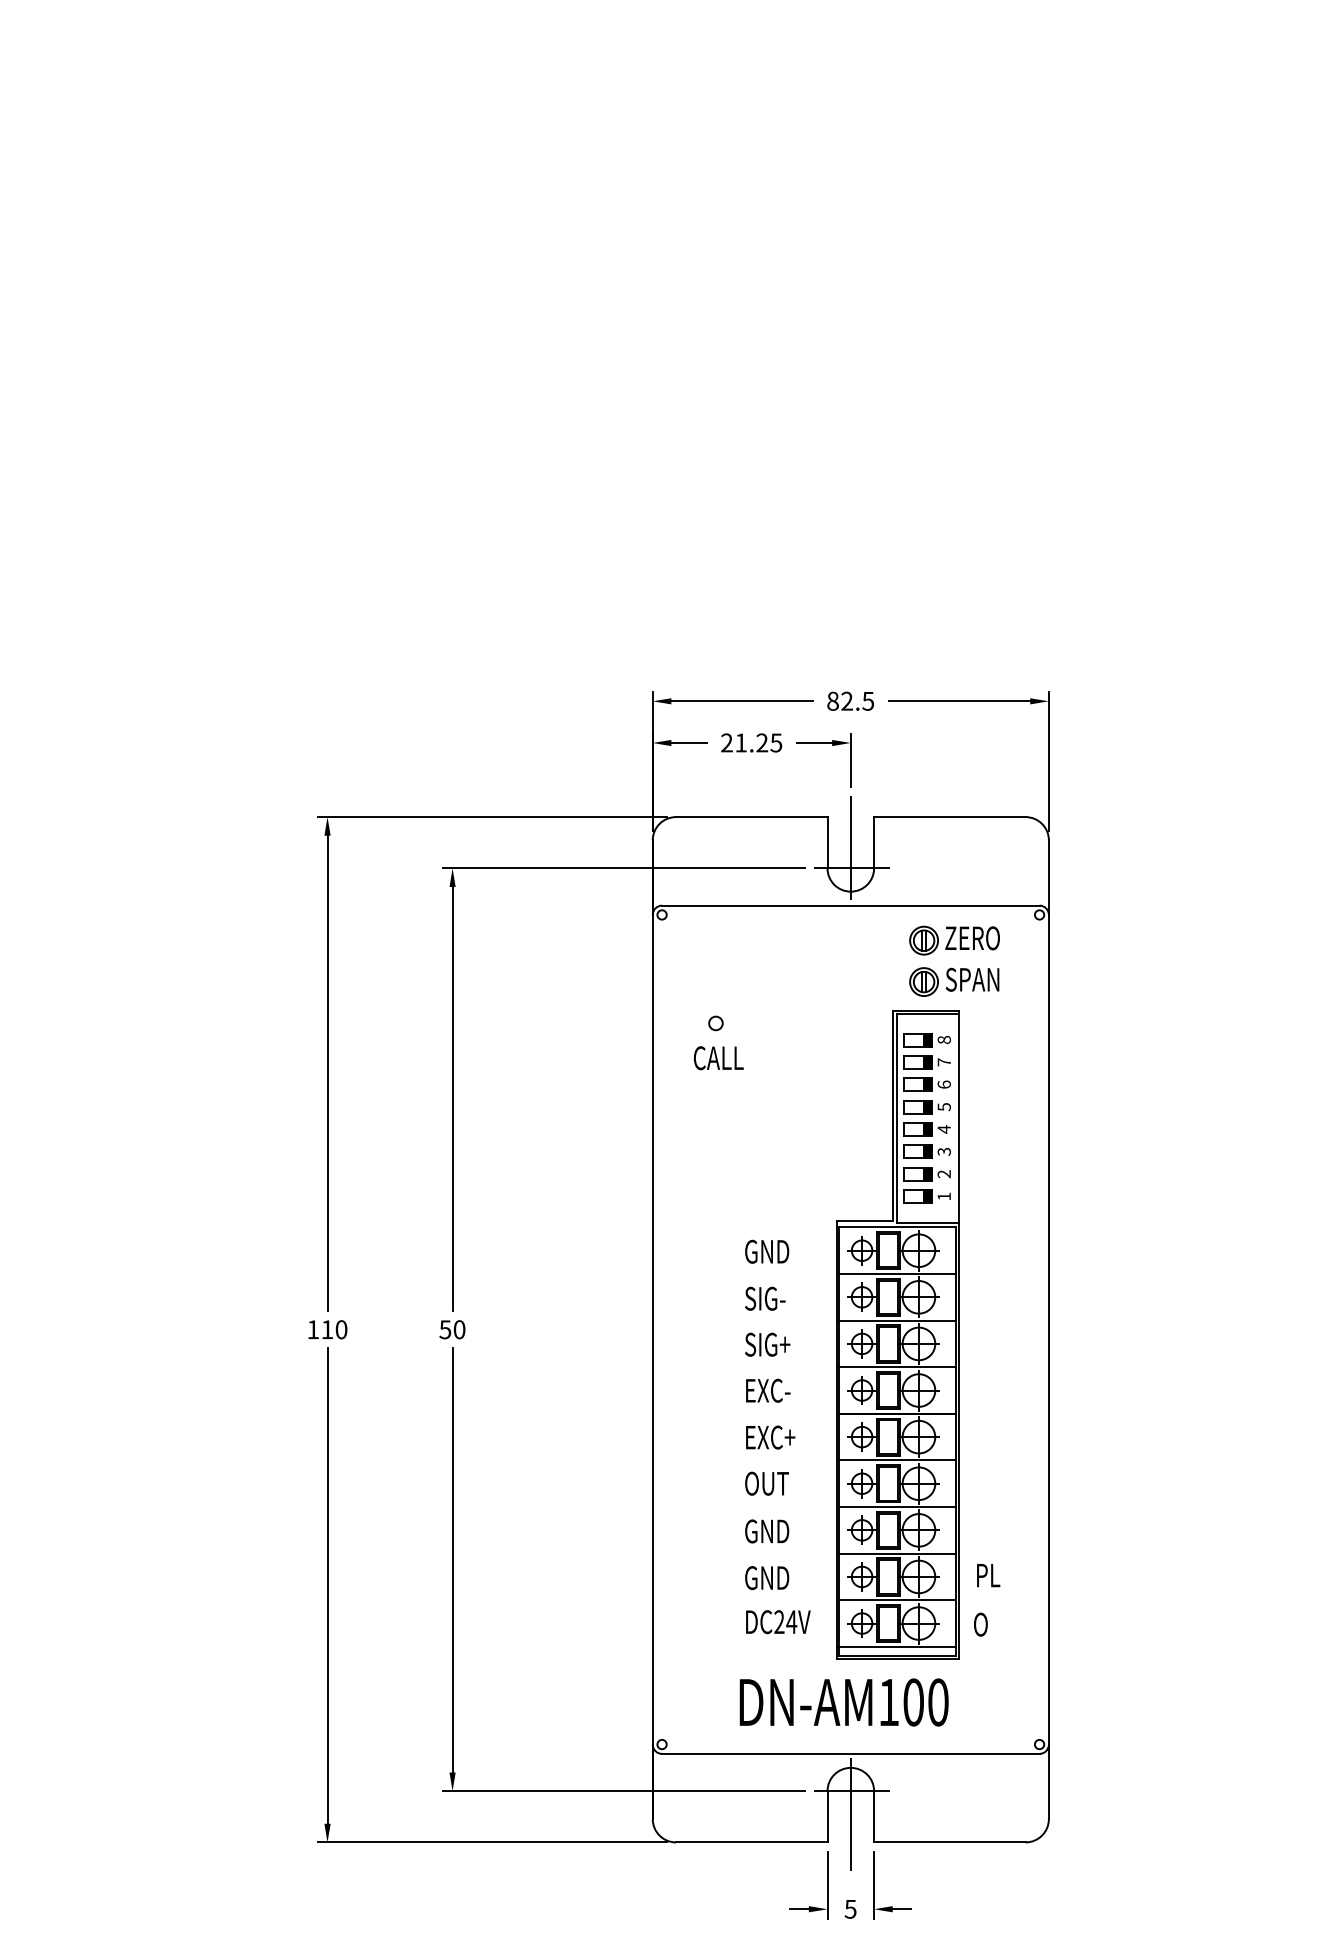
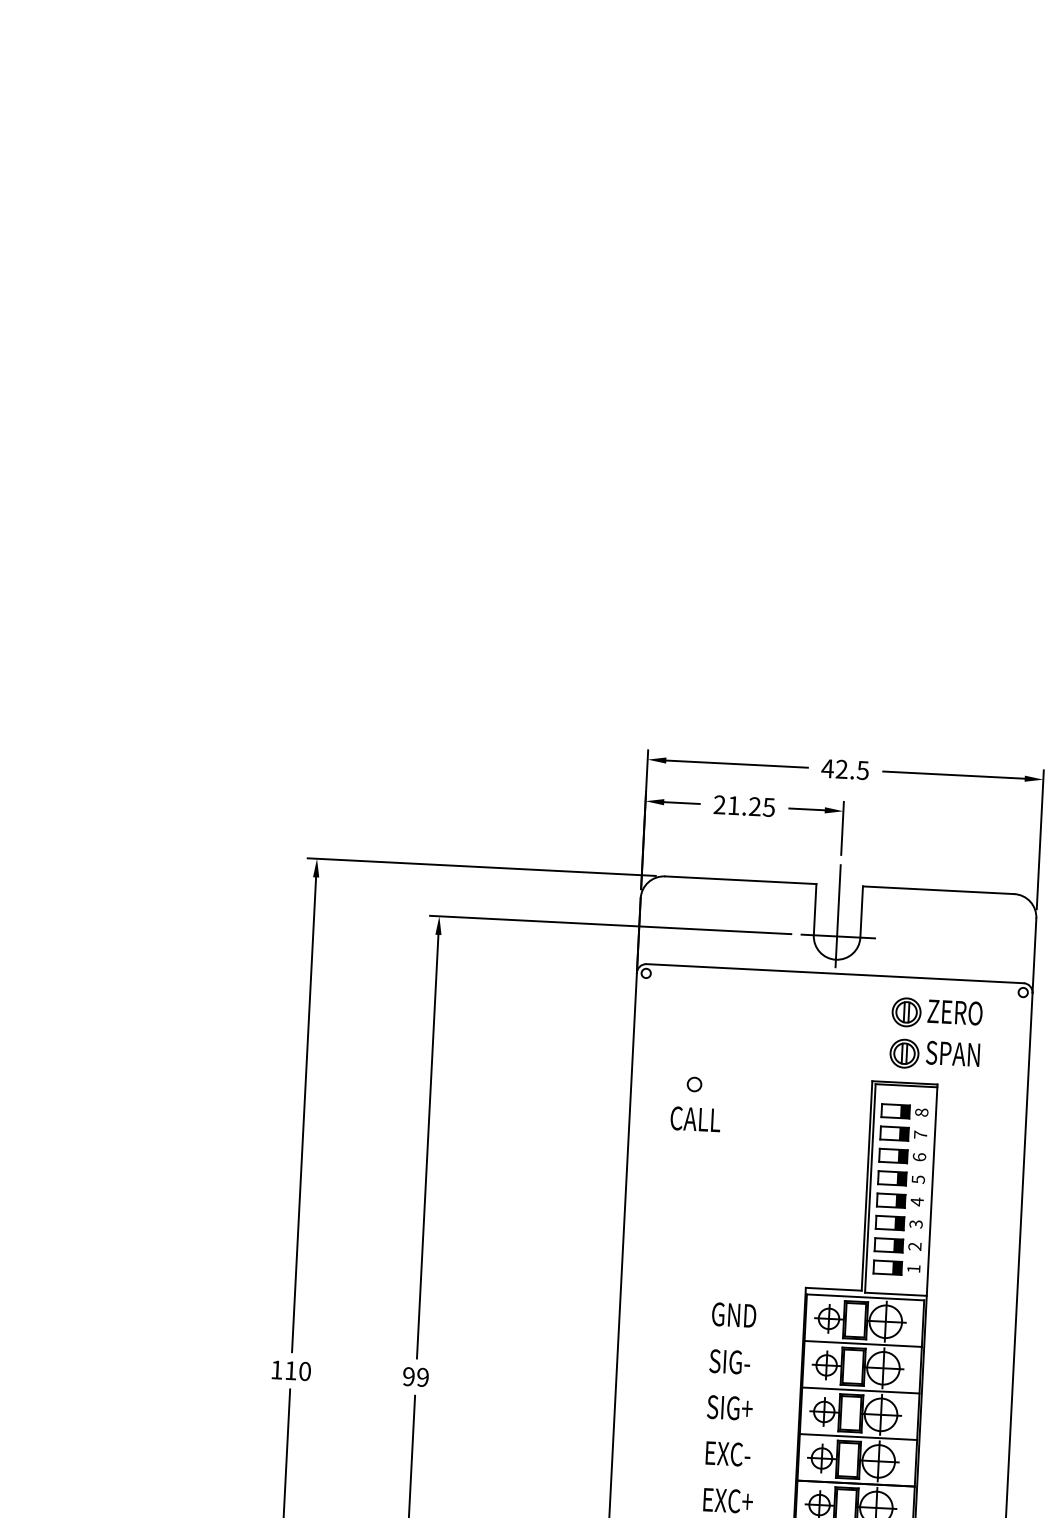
text: (832, 700) -> (827, 767), 82.5 -> 42.5
text: (452, 1329) -> (415, 1376), 50 -> 99

